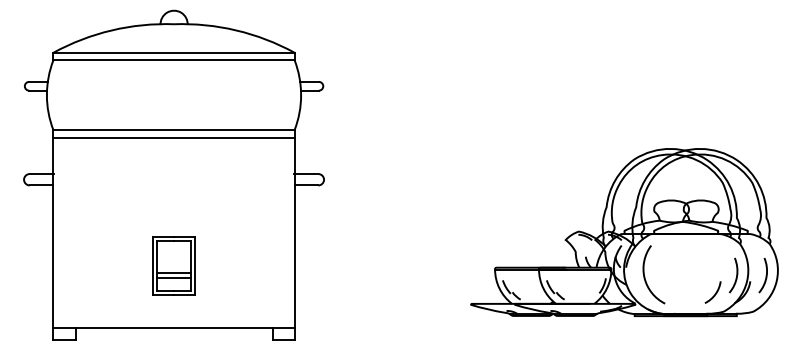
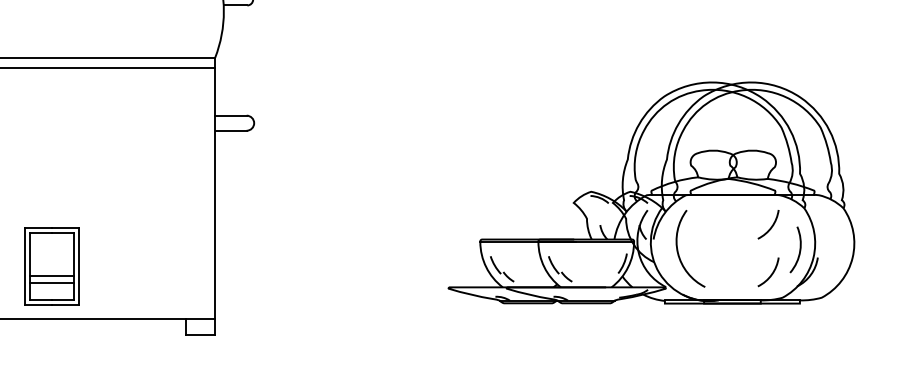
arc: (714, 257) -> (770, 226), added
part: (173, 265) -> (51, 265), moved
arc: (765, 275) -> (837, 249), removed

